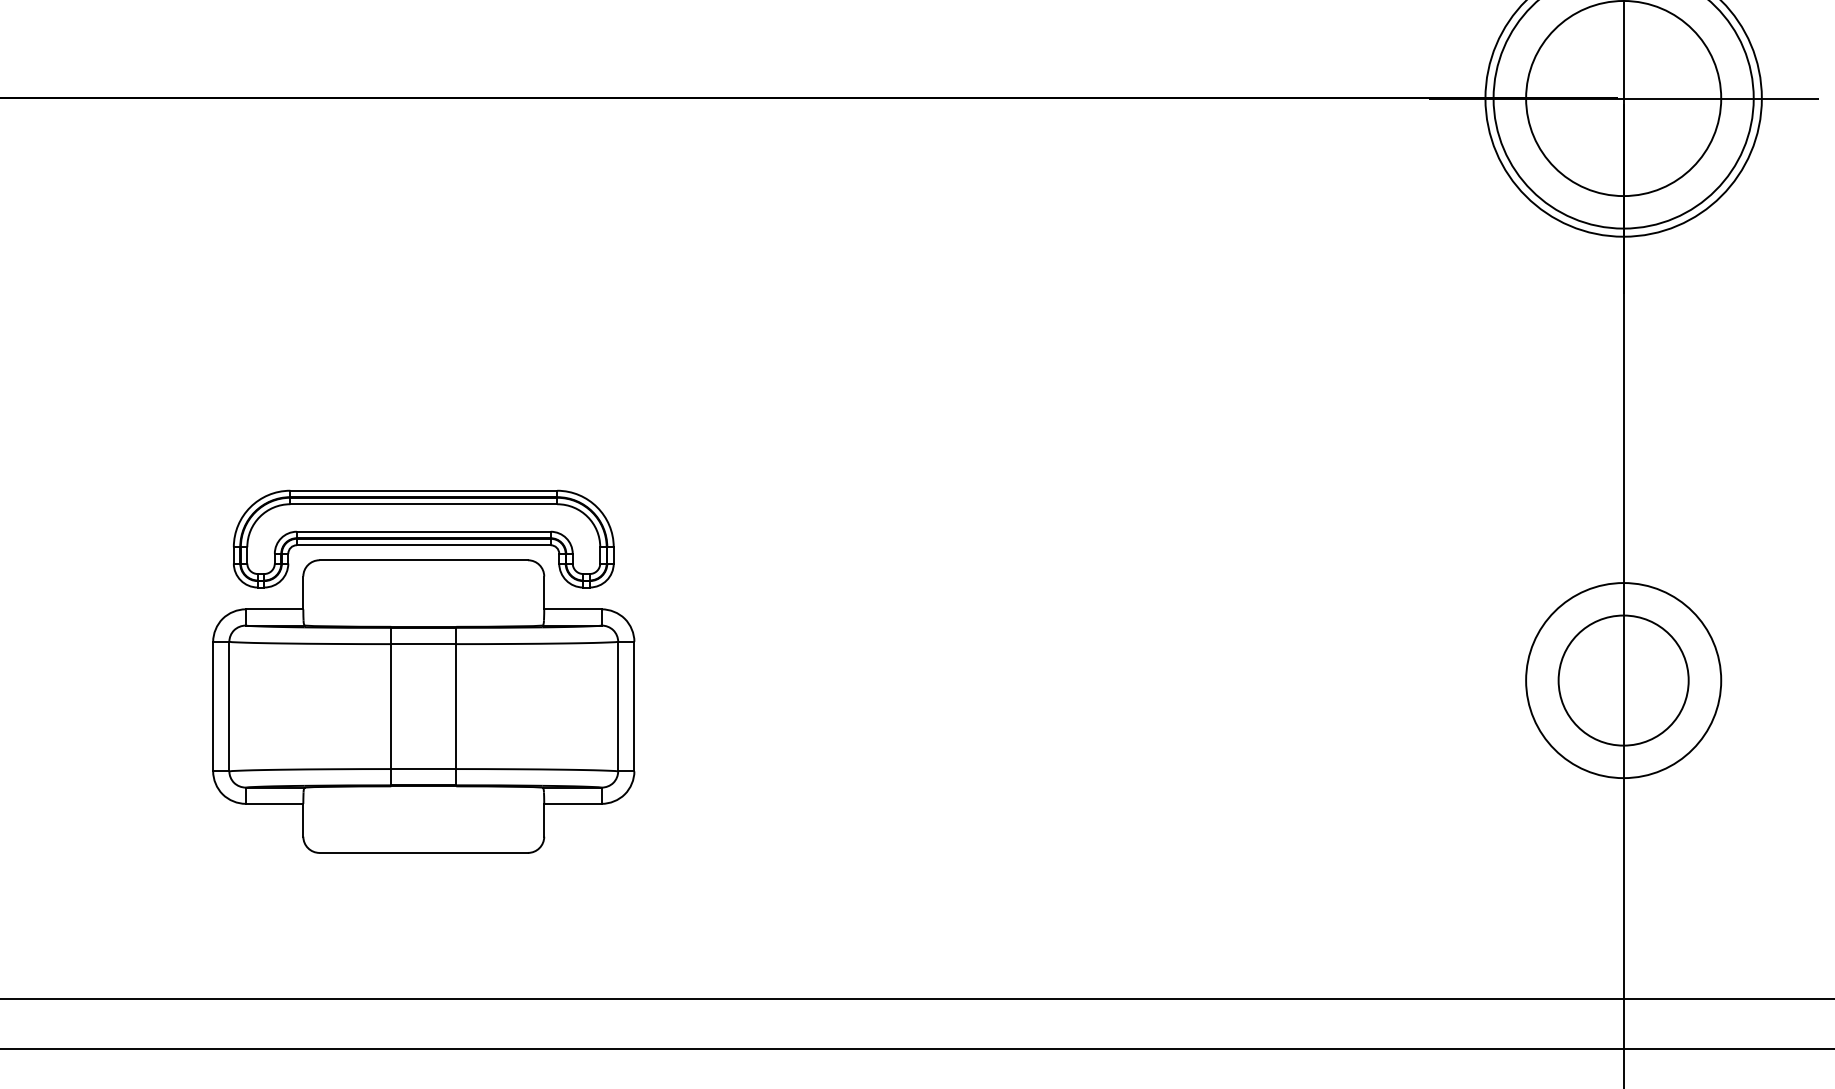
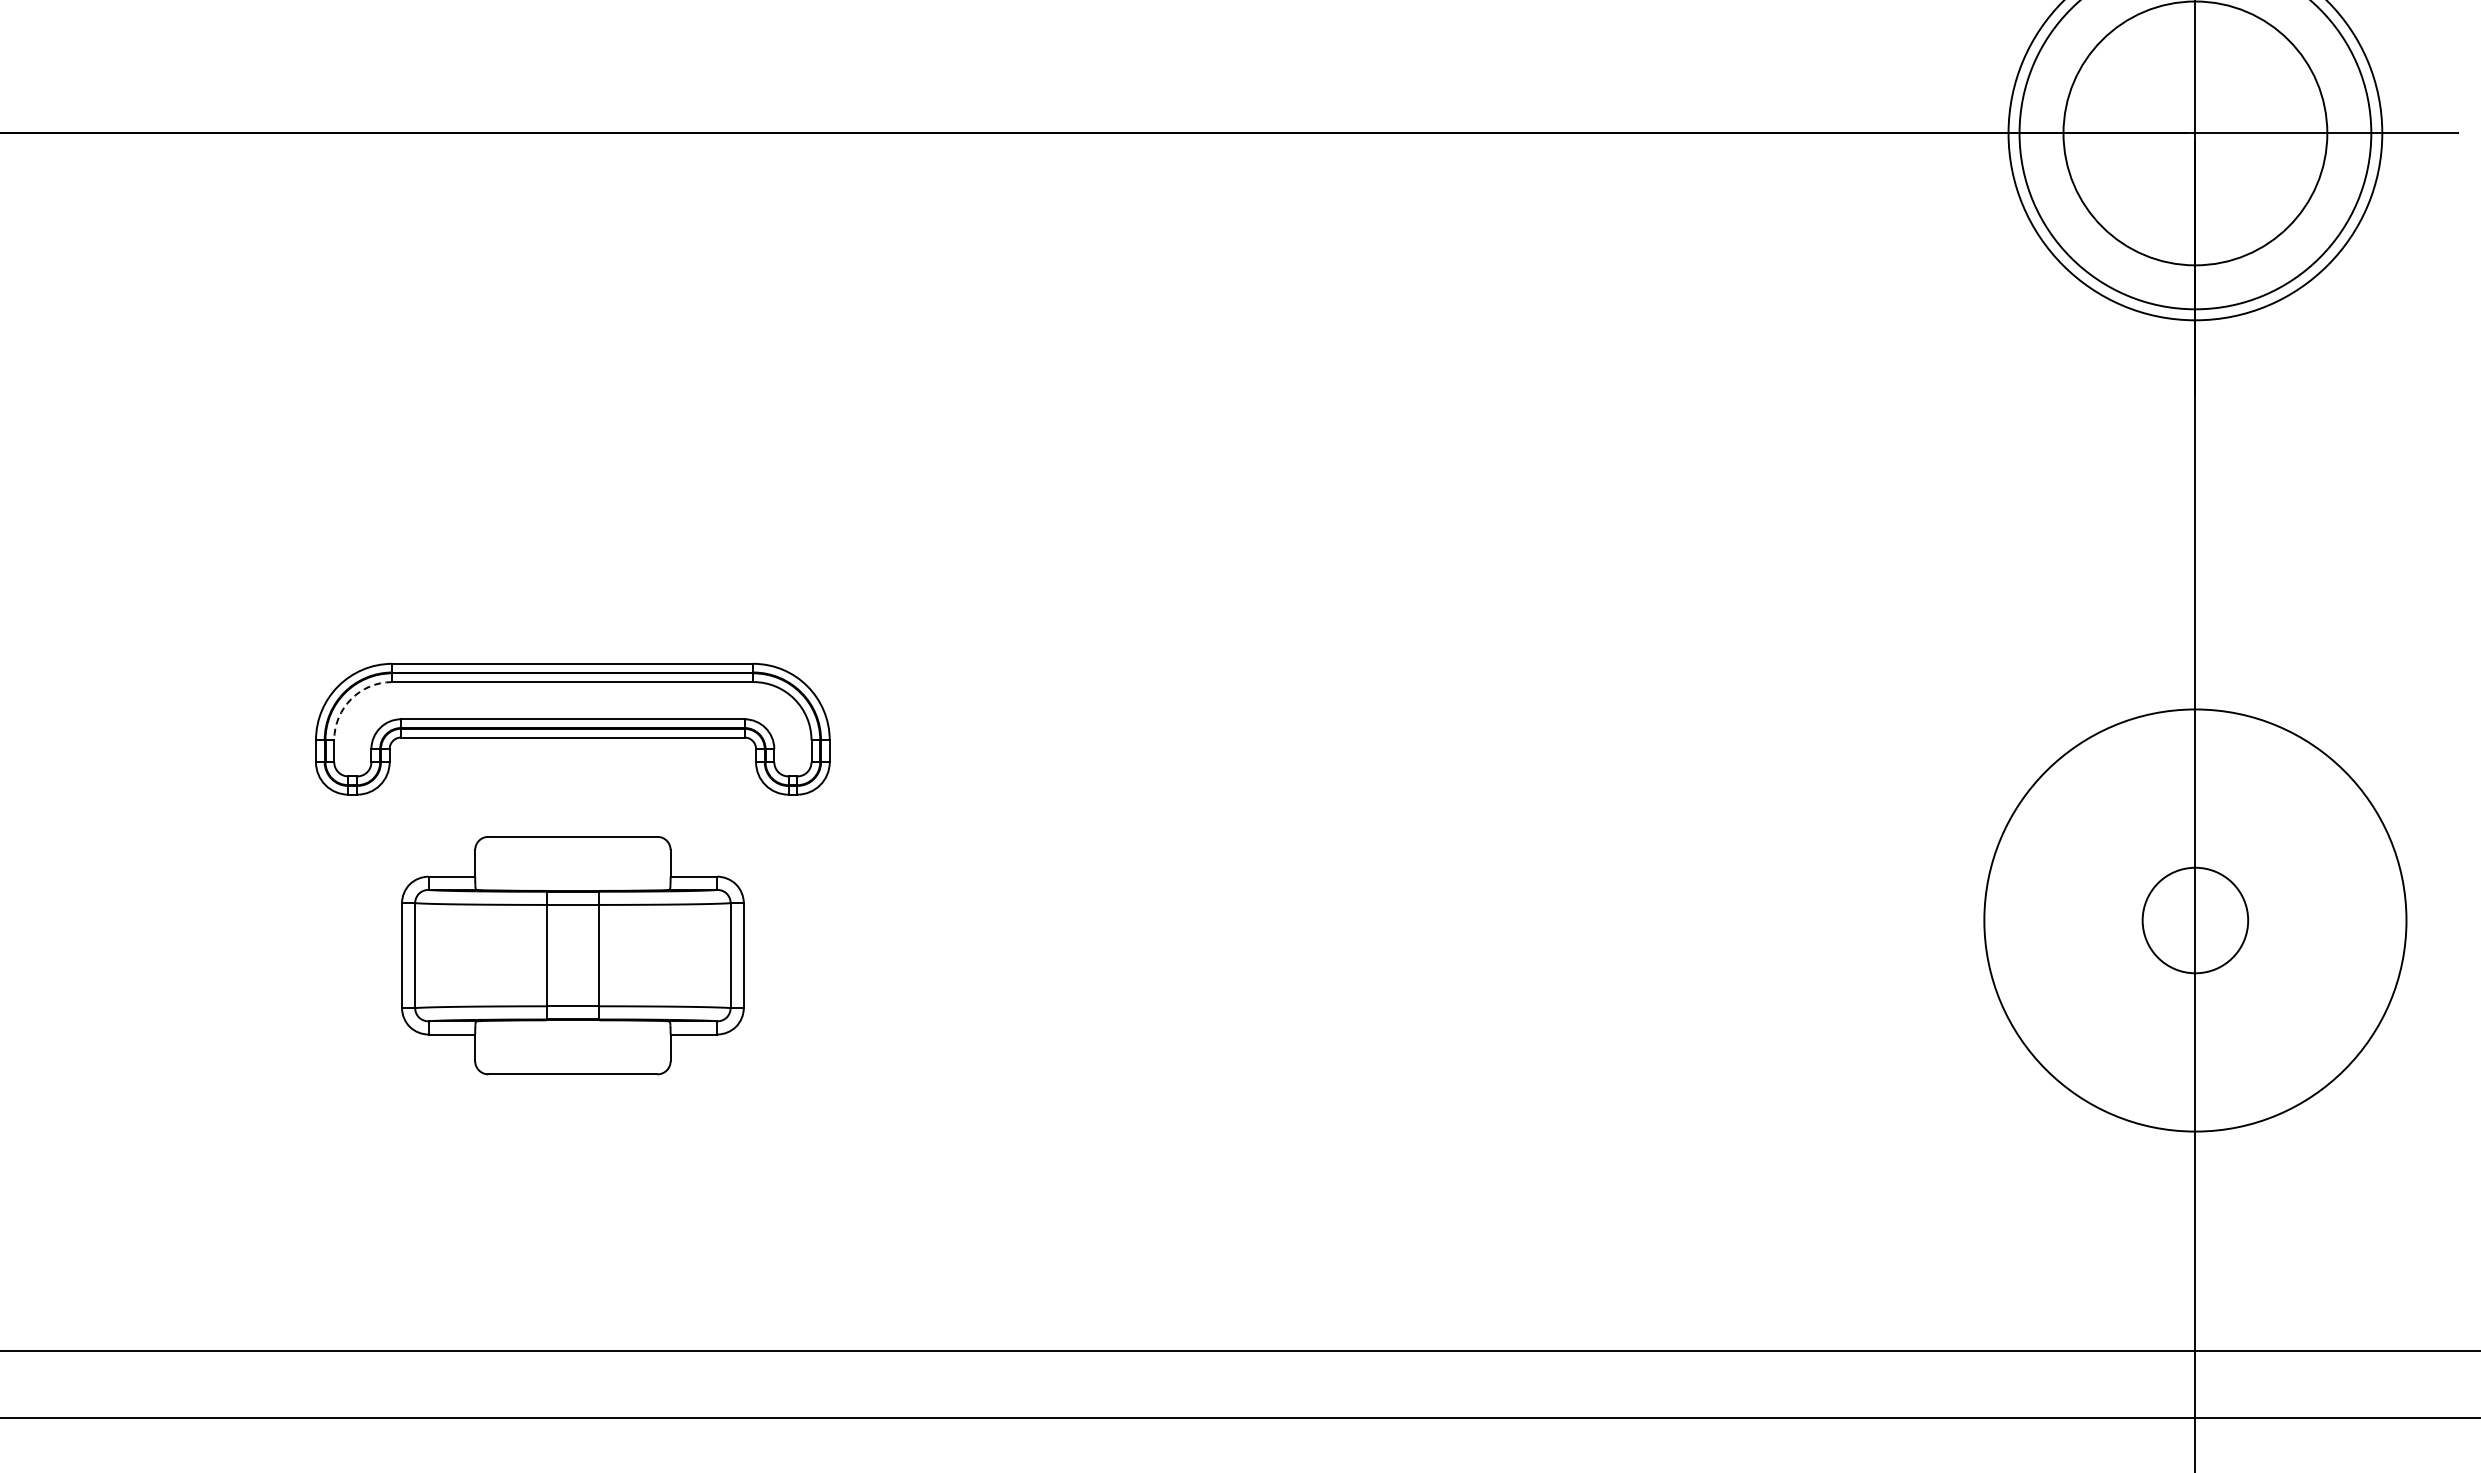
arc: (260, 517) -> (351, 699), solid -> dashed
circle: (1623, 680) -> (2195, 920), size x0.6
circle: (1623, 680) -> (2195, 920), size x1.6
part: (423, 706) -> (572, 955), size x0.6

